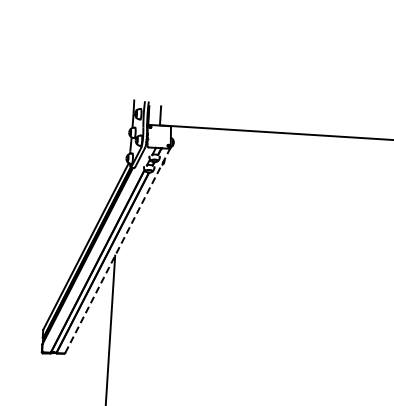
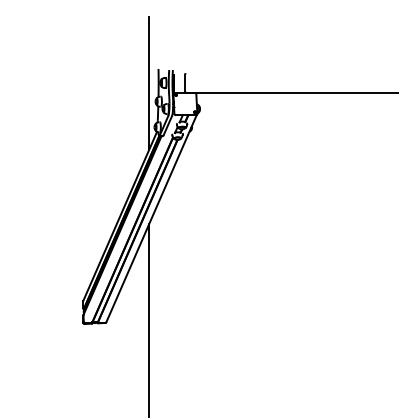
line: (124, 112) -> (149, 82), added
line: (117, 249) -> (151, 217), dashed -> solid

